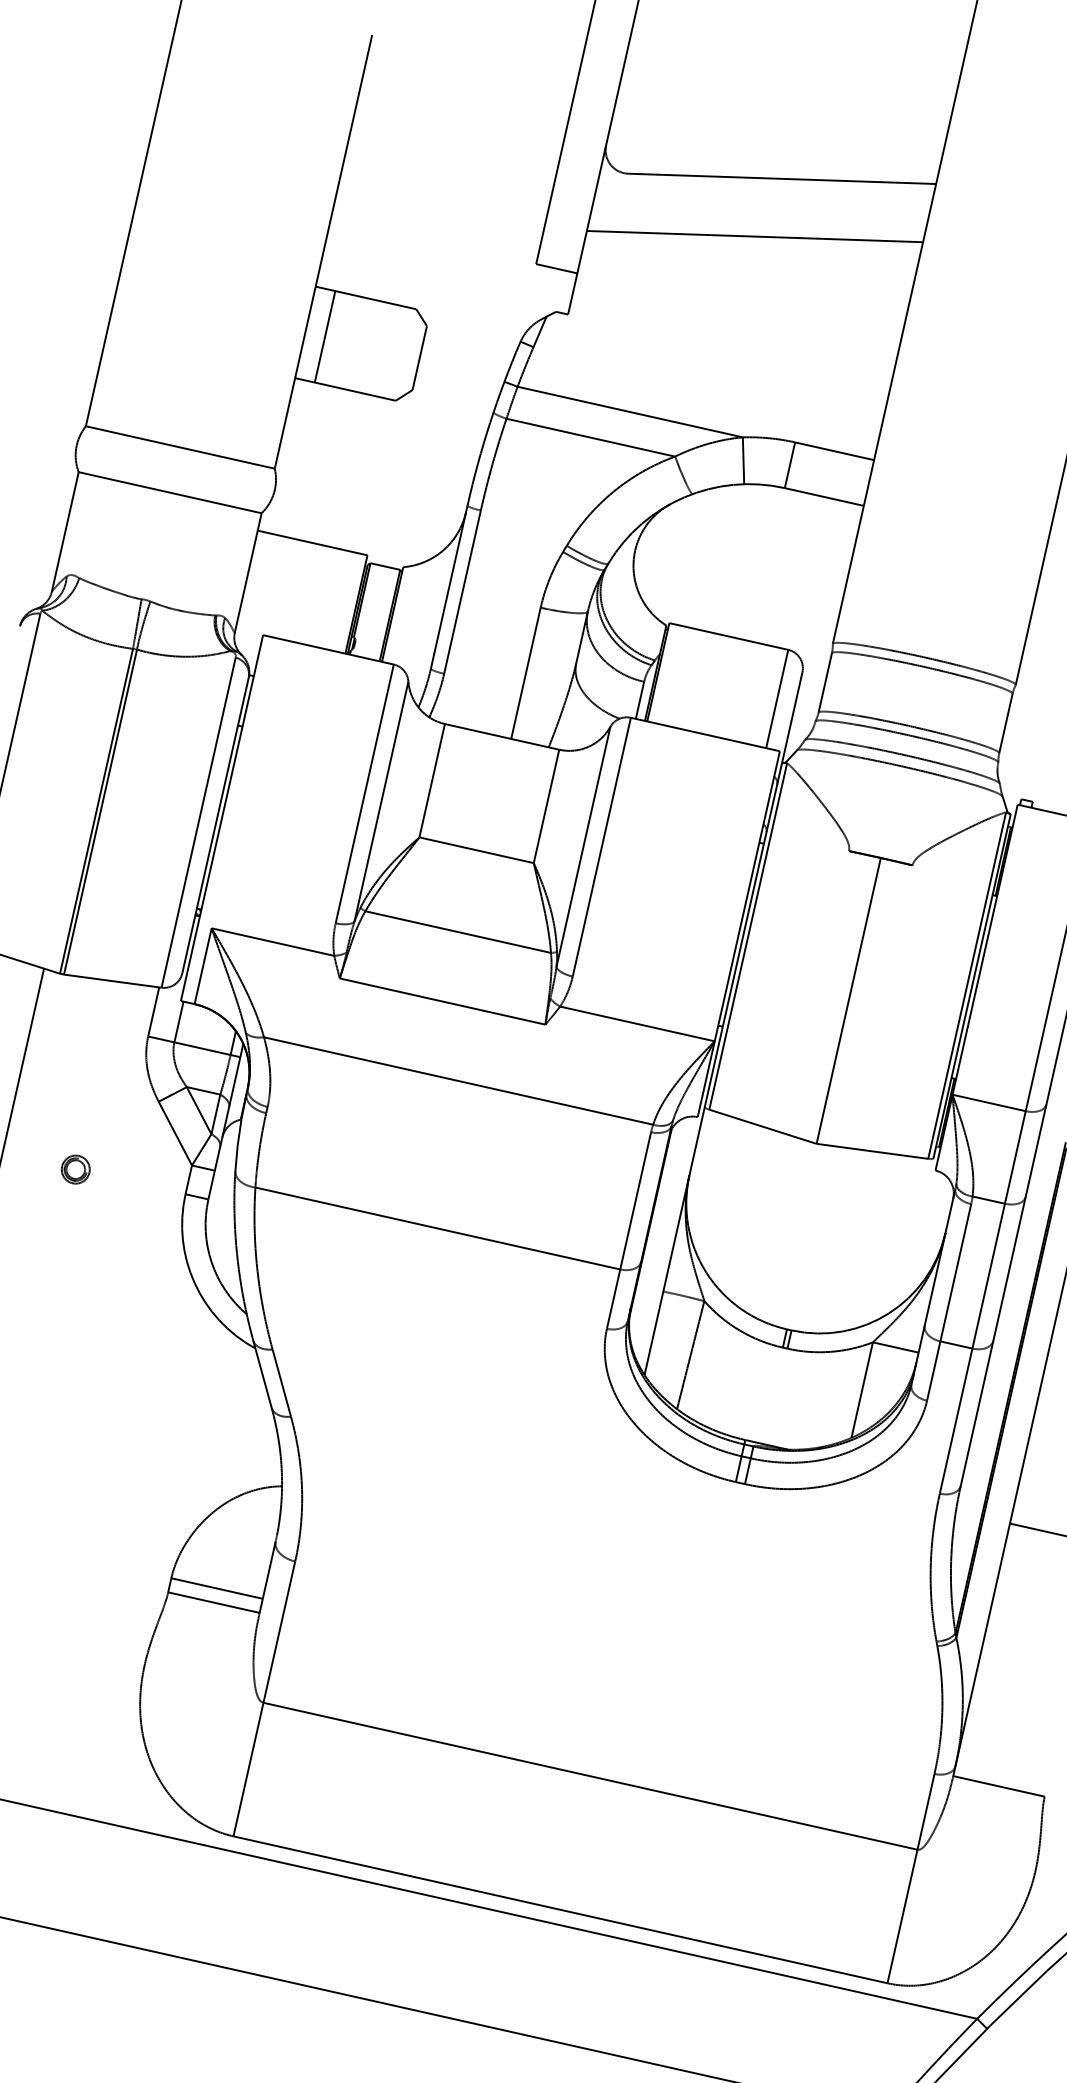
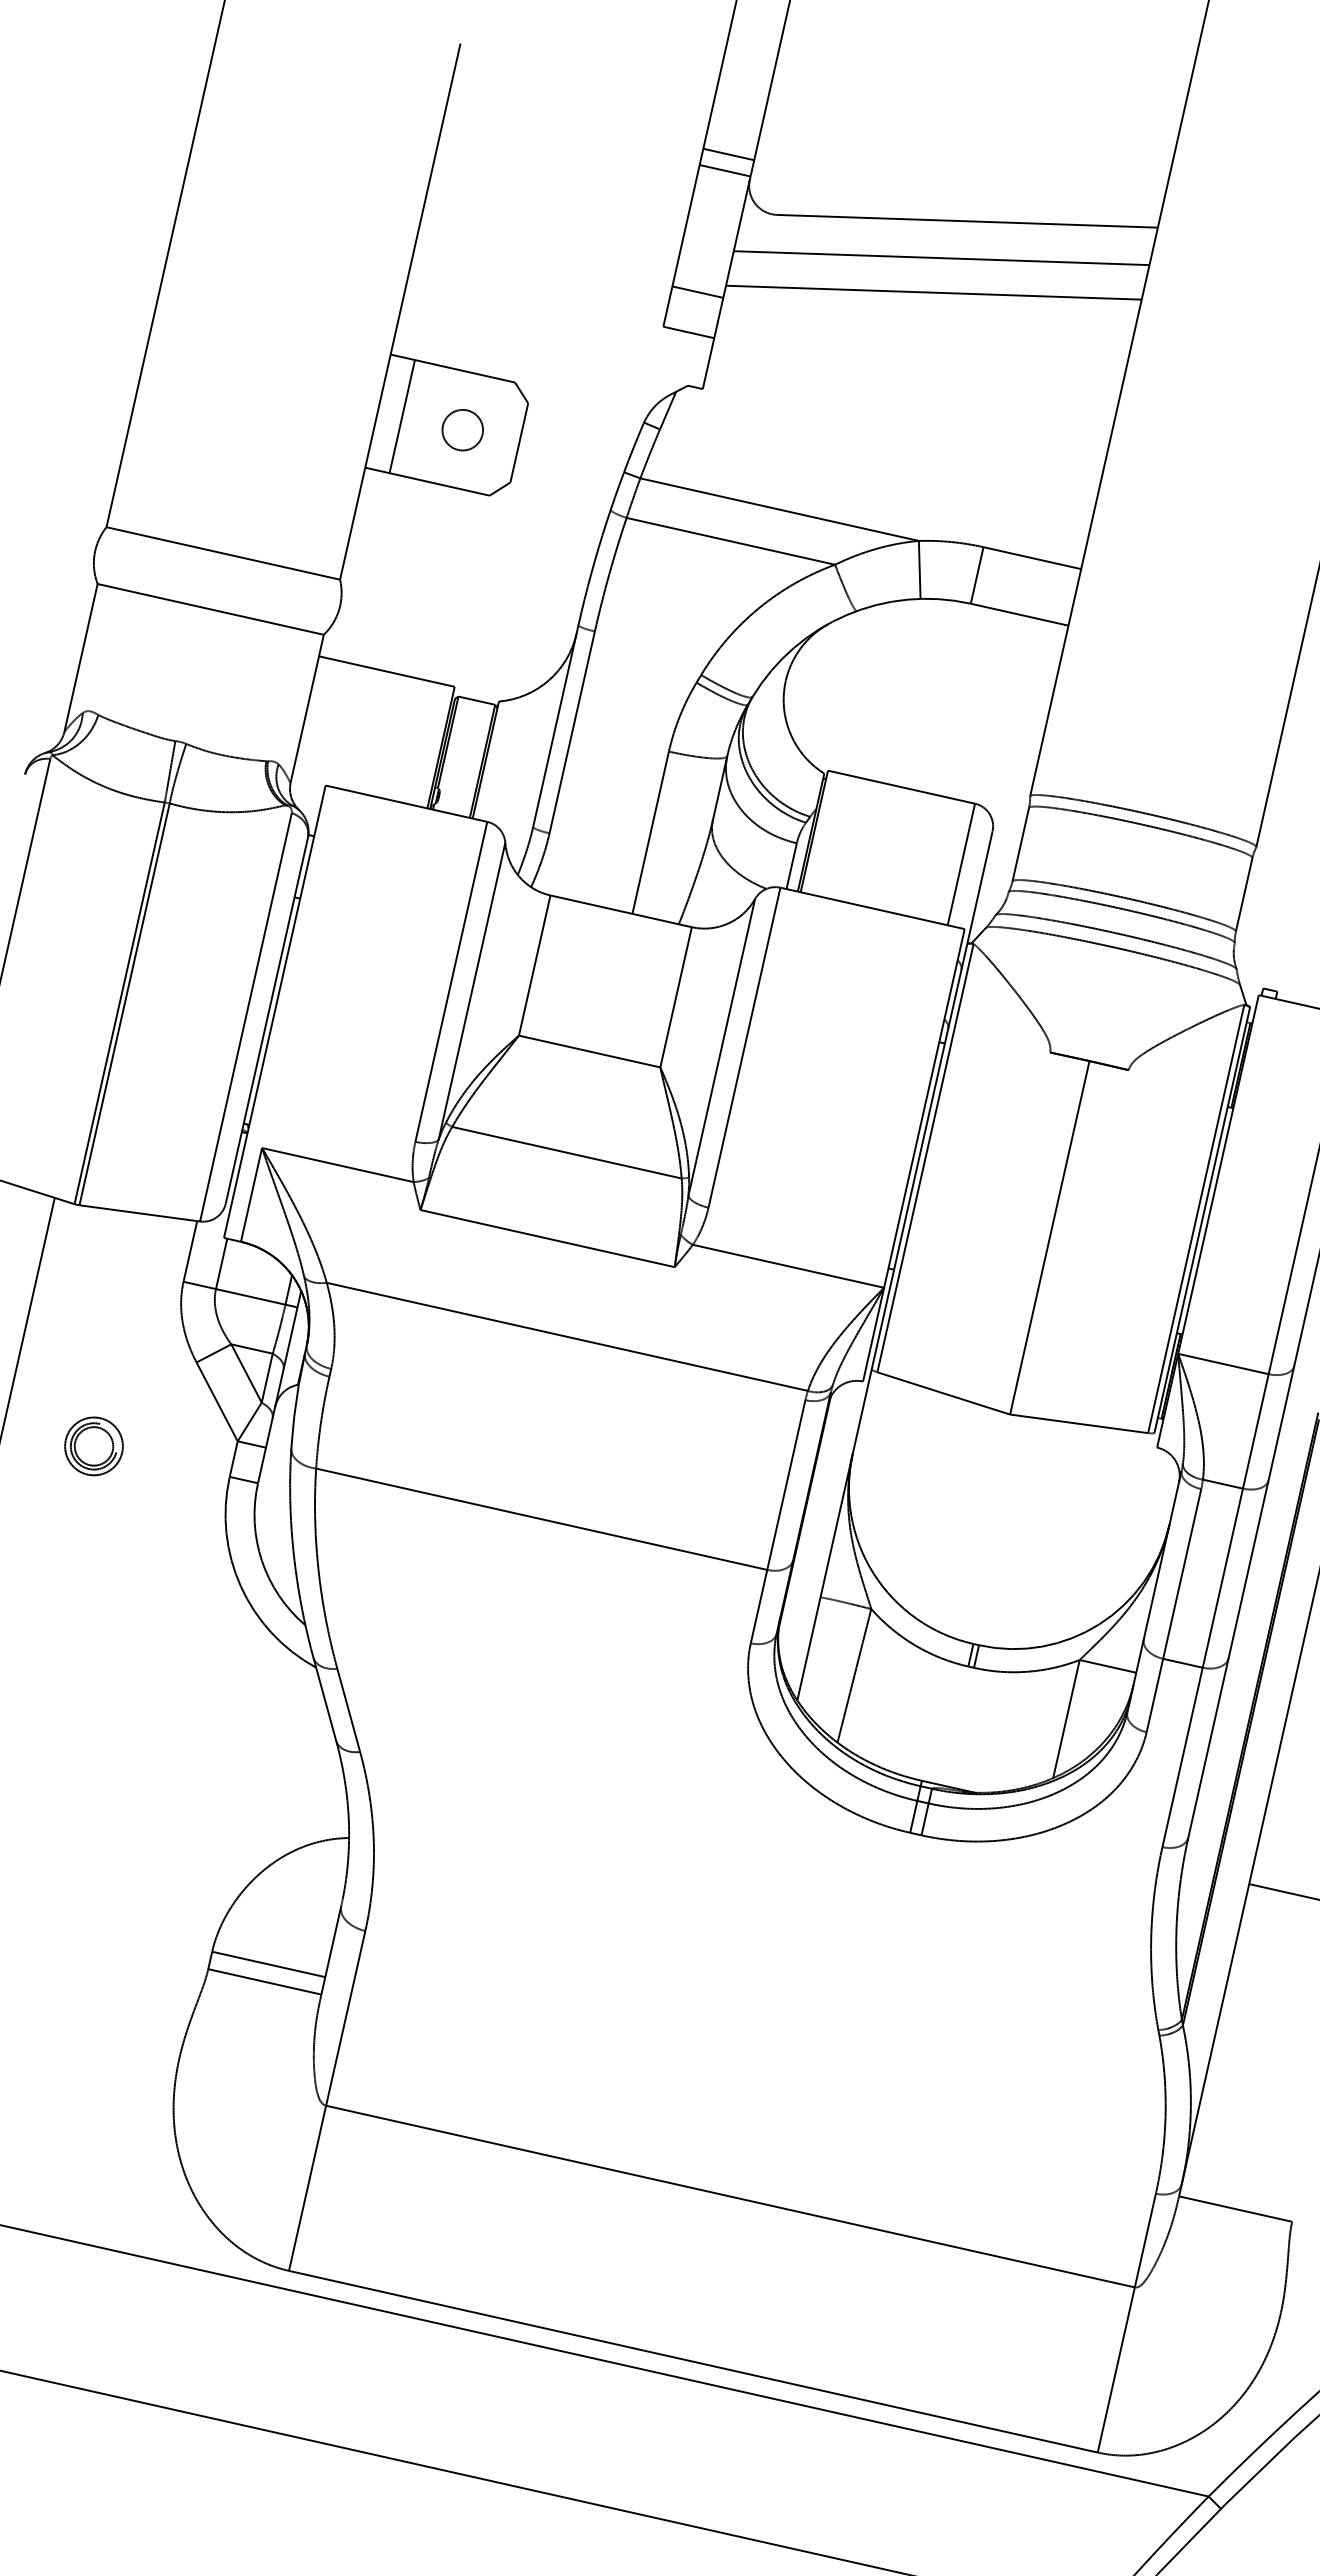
line: (588, 124) -> (728, 154), added
line: (585, 137) -> (724, 170), added
line: (761, 208) -> (941, 258), added
line: (563, 235) -> (697, 291), added
circle: (373, 348) -> (462, 430), added
part: (75, 1169) -> (93, 1446), size x1.67

